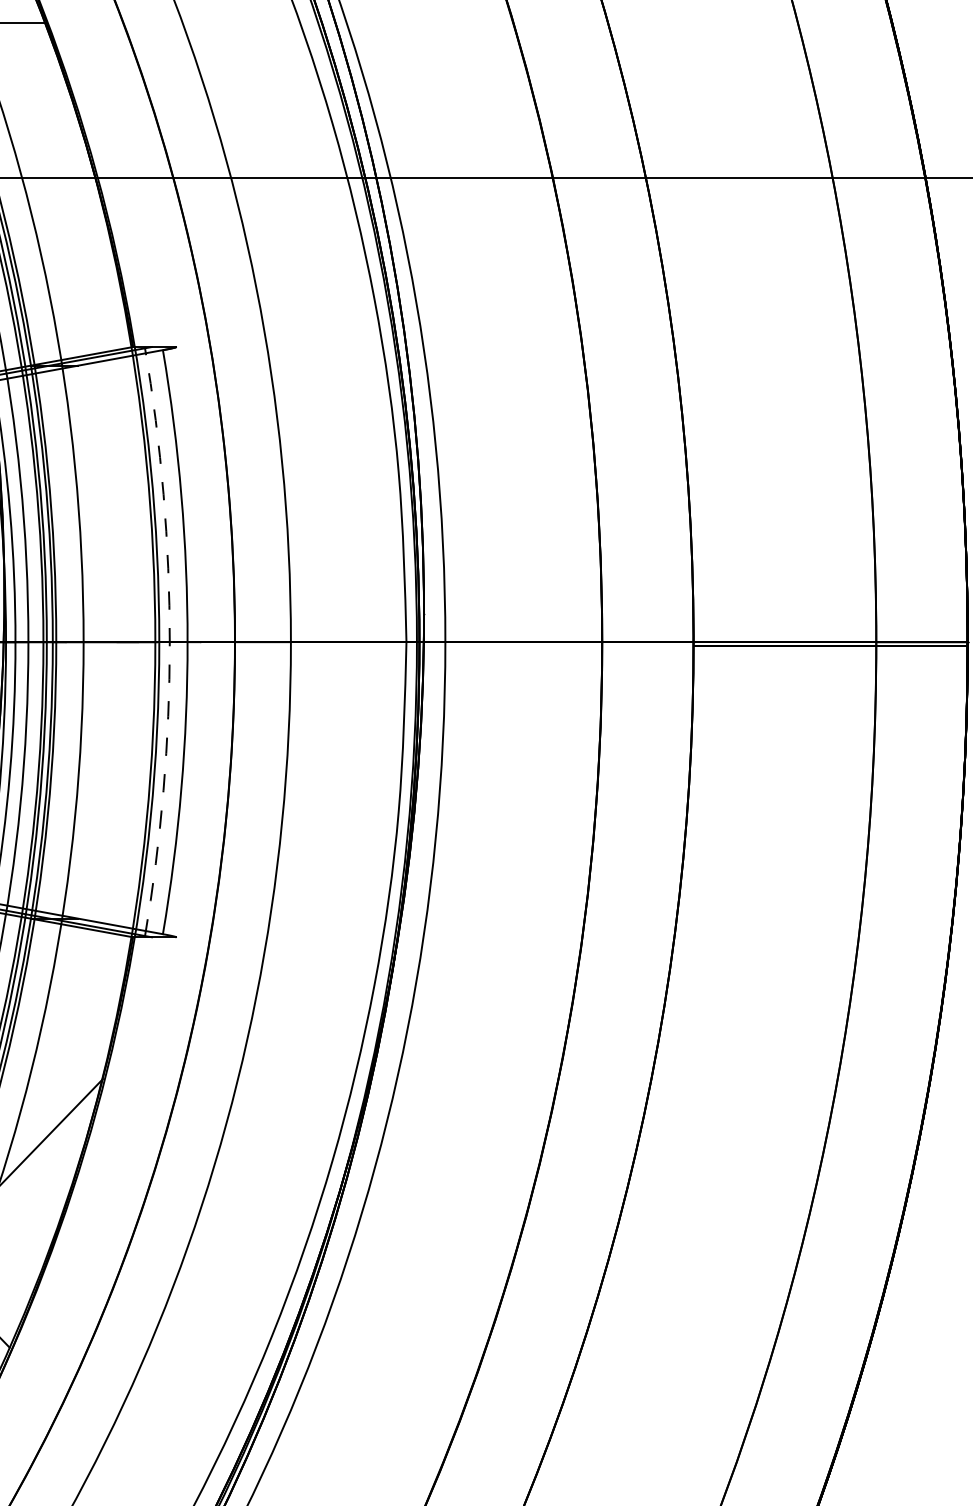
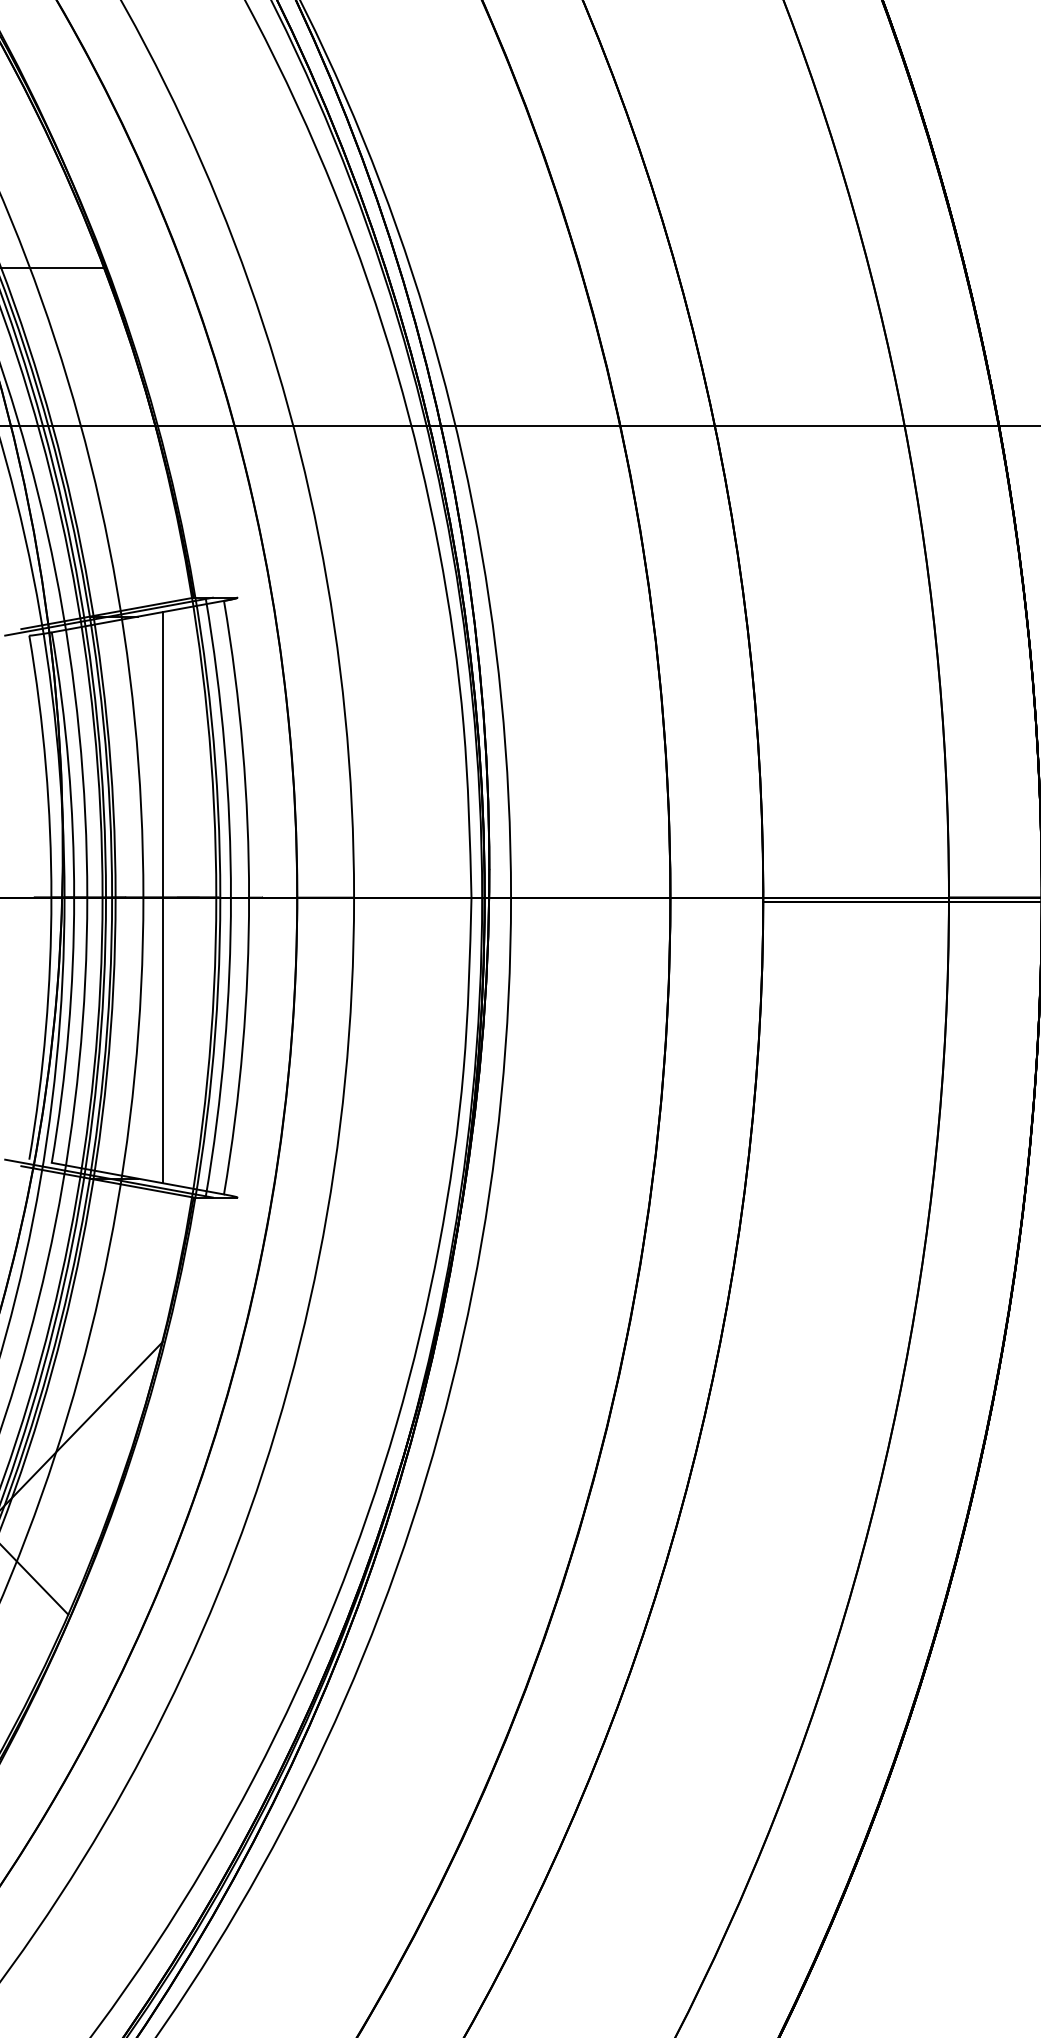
line: (103, 642) -> (163, 897), added
arc: (169, 642) -> (230, 897), dashed -> solid

